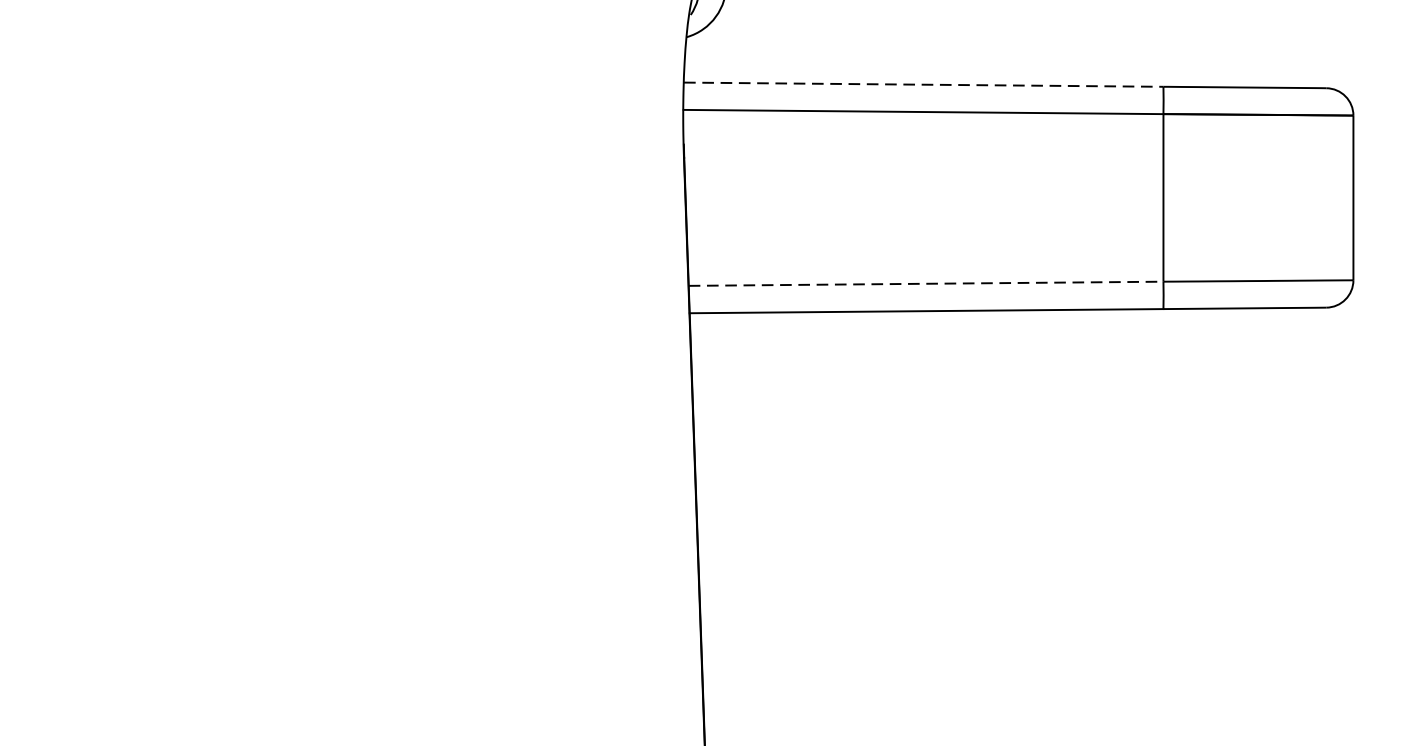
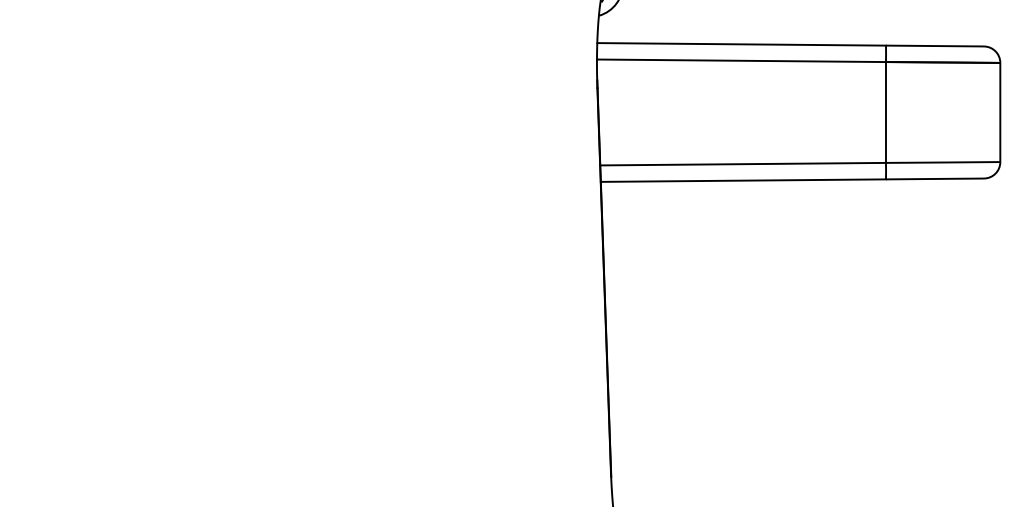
line: (925, 84) -> (742, 44), dashed -> solid
line: (926, 284) -> (743, 164), dashed -> solid

